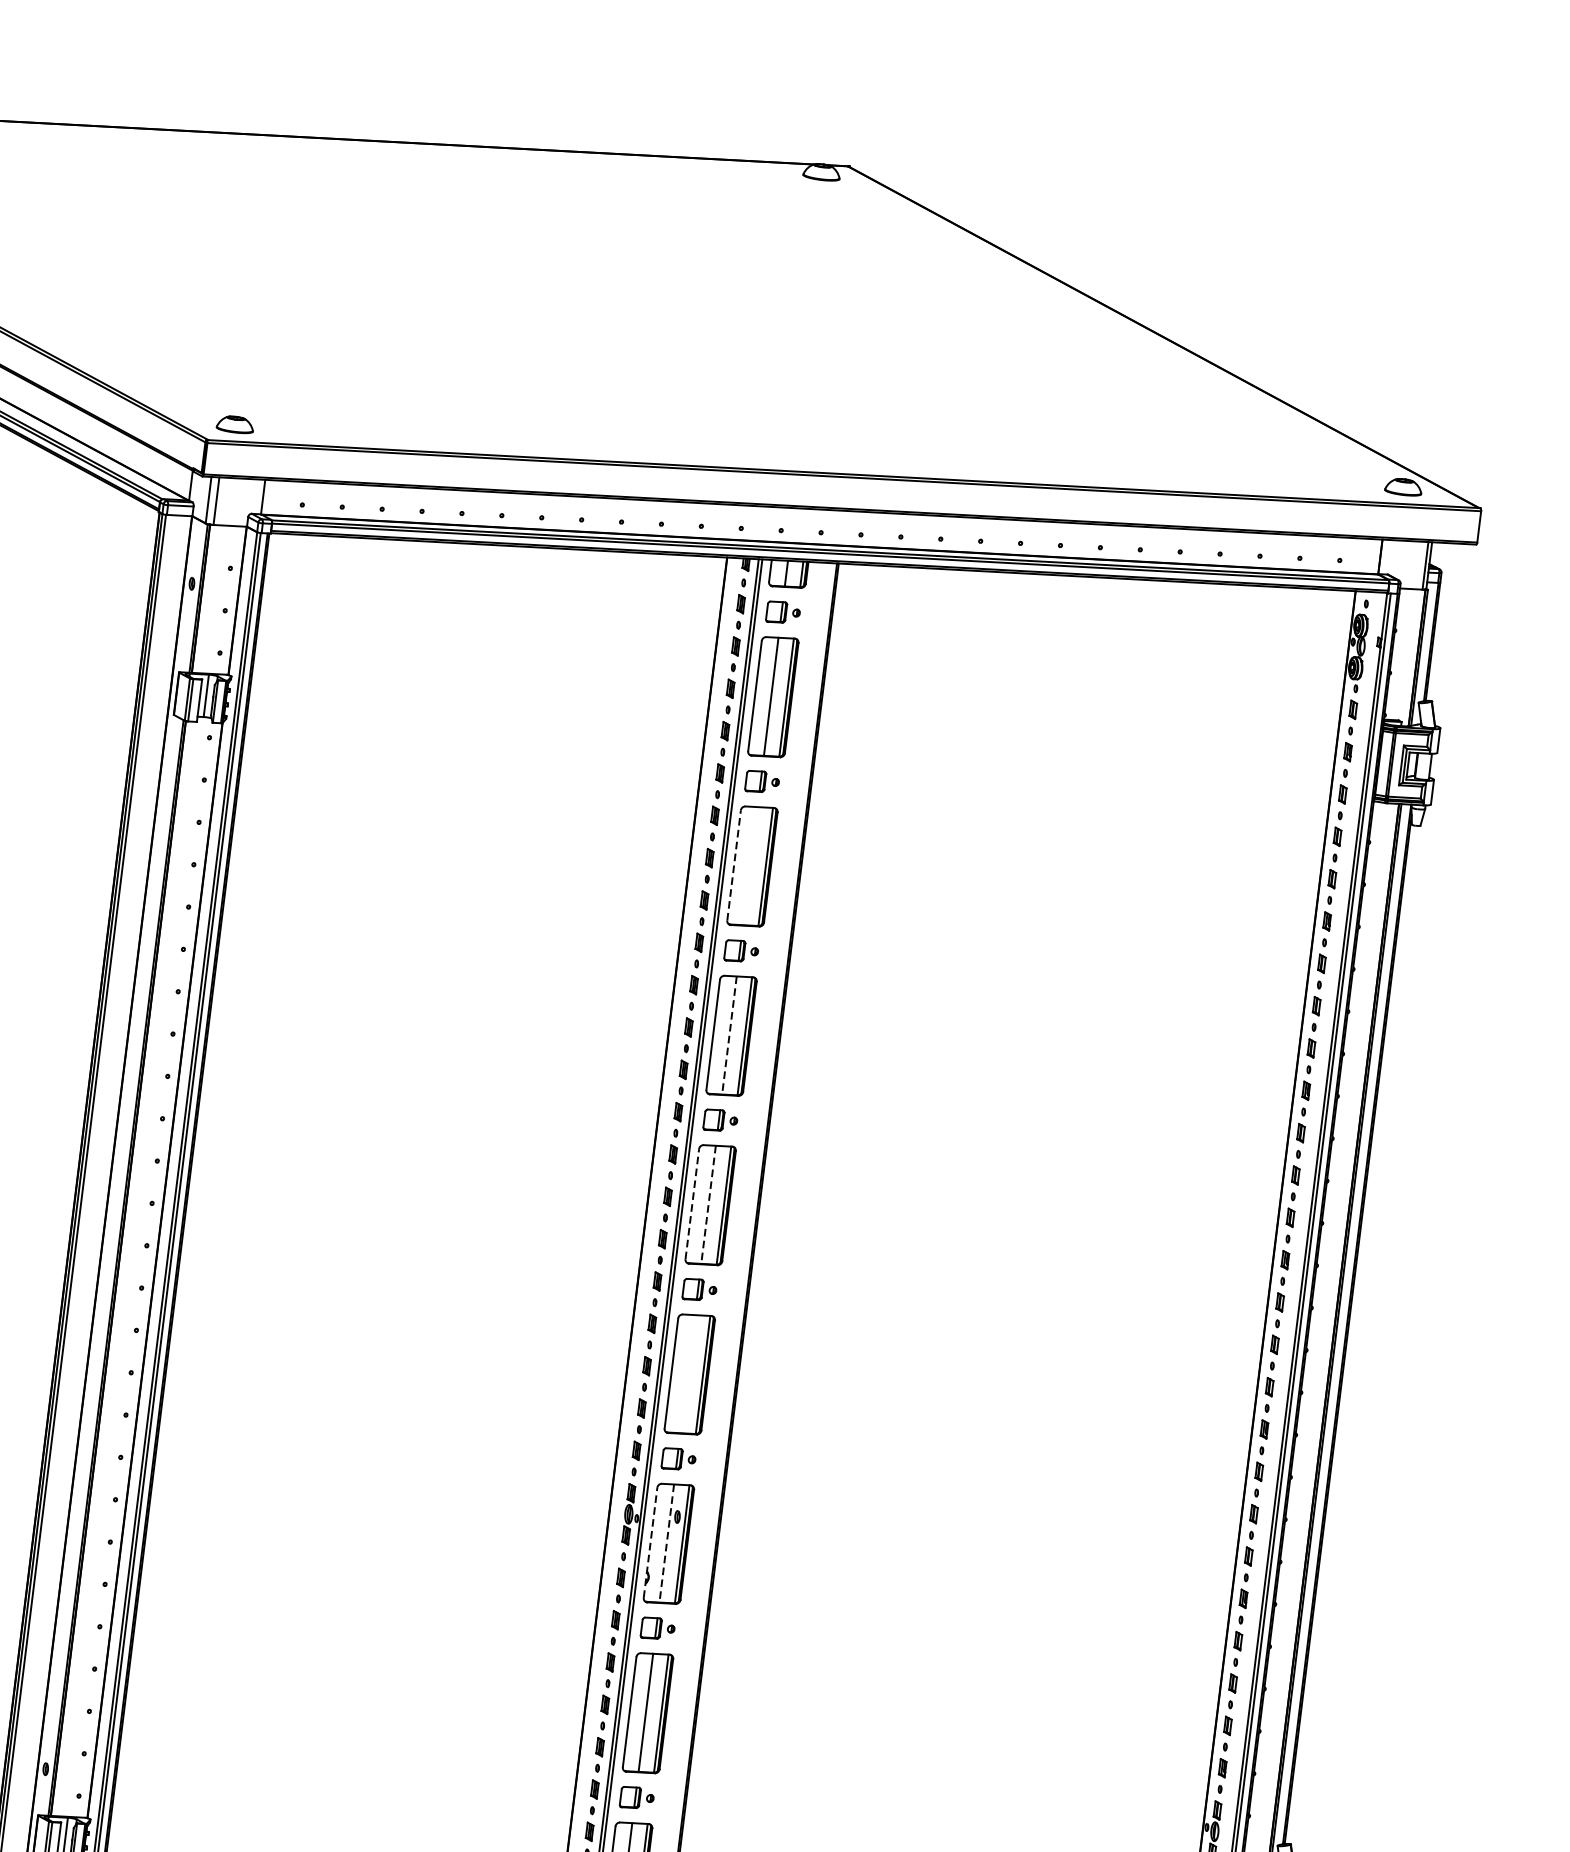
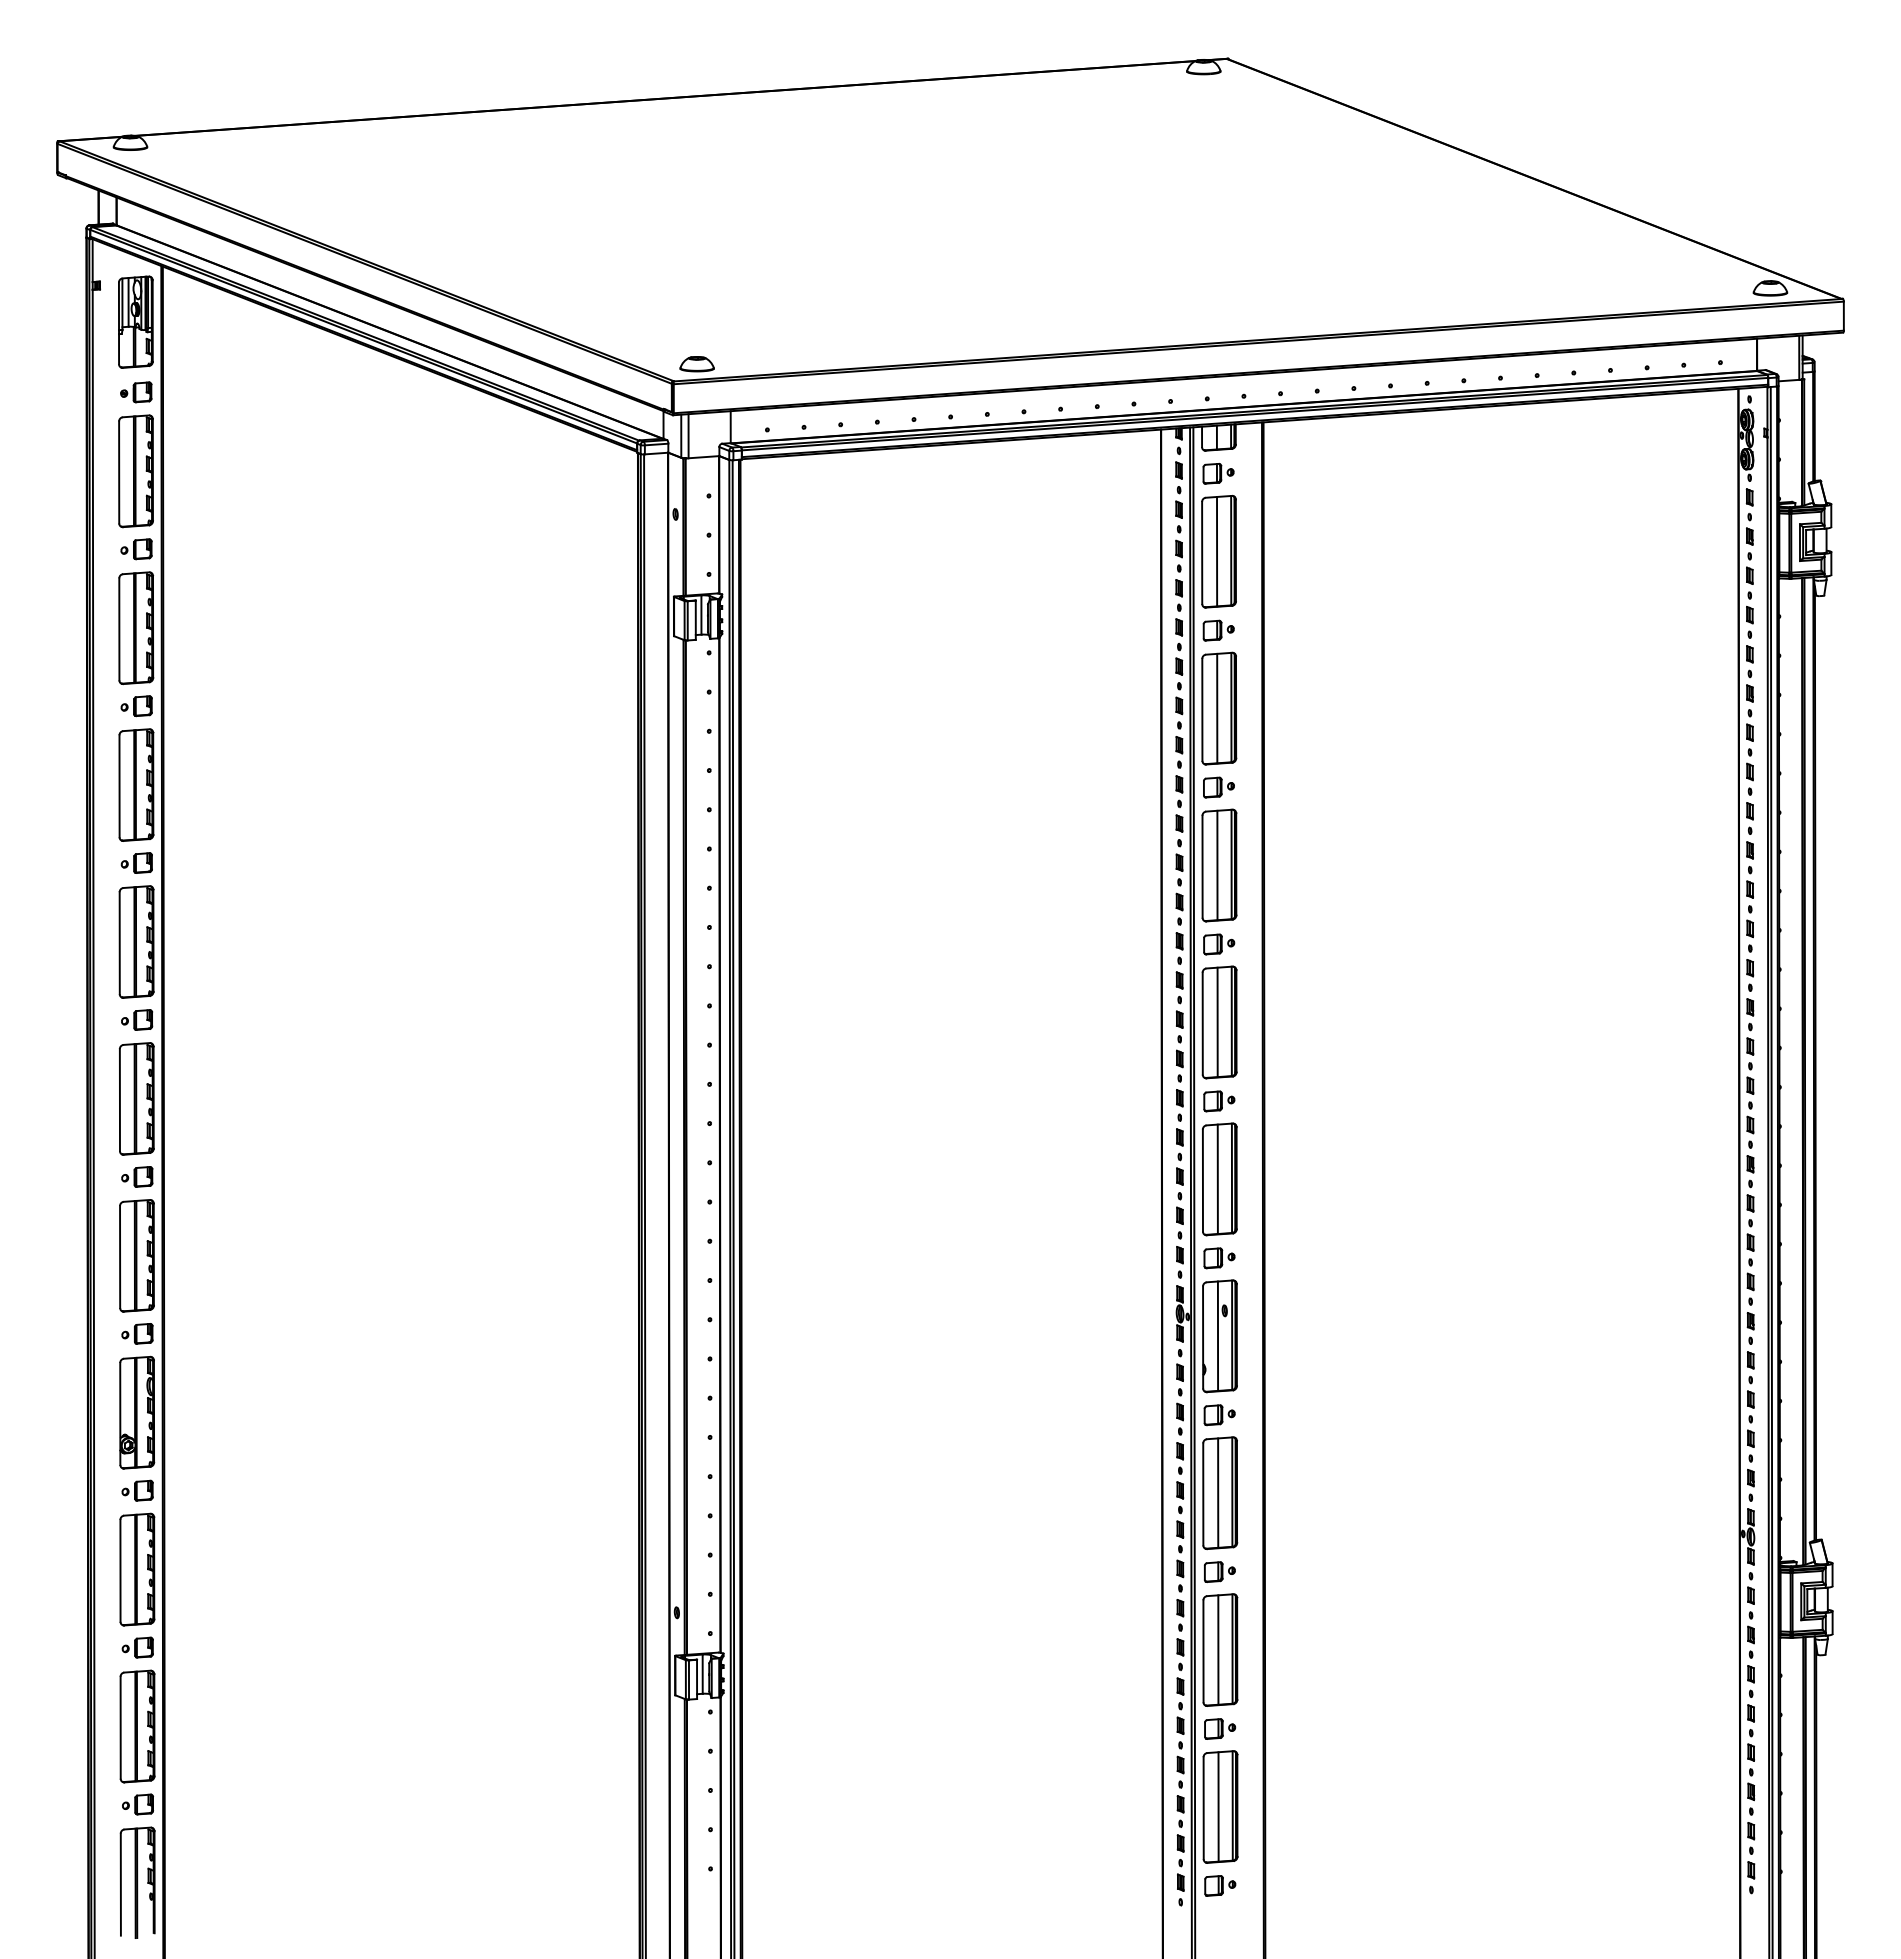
line: (734, 865) -> (1202, 709), dashed -> solid
line: (750, 866) -> (1217, 708), added
line: (729, 1035) -> (1217, 865), dashed -> solid
line: (692, 1203) -> (1202, 1023), dashed -> solid
line: (708, 1204) -> (1217, 1022), dashed -> solid
line: (687, 1374) -> (1217, 1179), added
line: (650, 1542) -> (1203, 1337), dashed -> solid
line: (667, 1543) -> (1218, 1336), dashed -> solid

